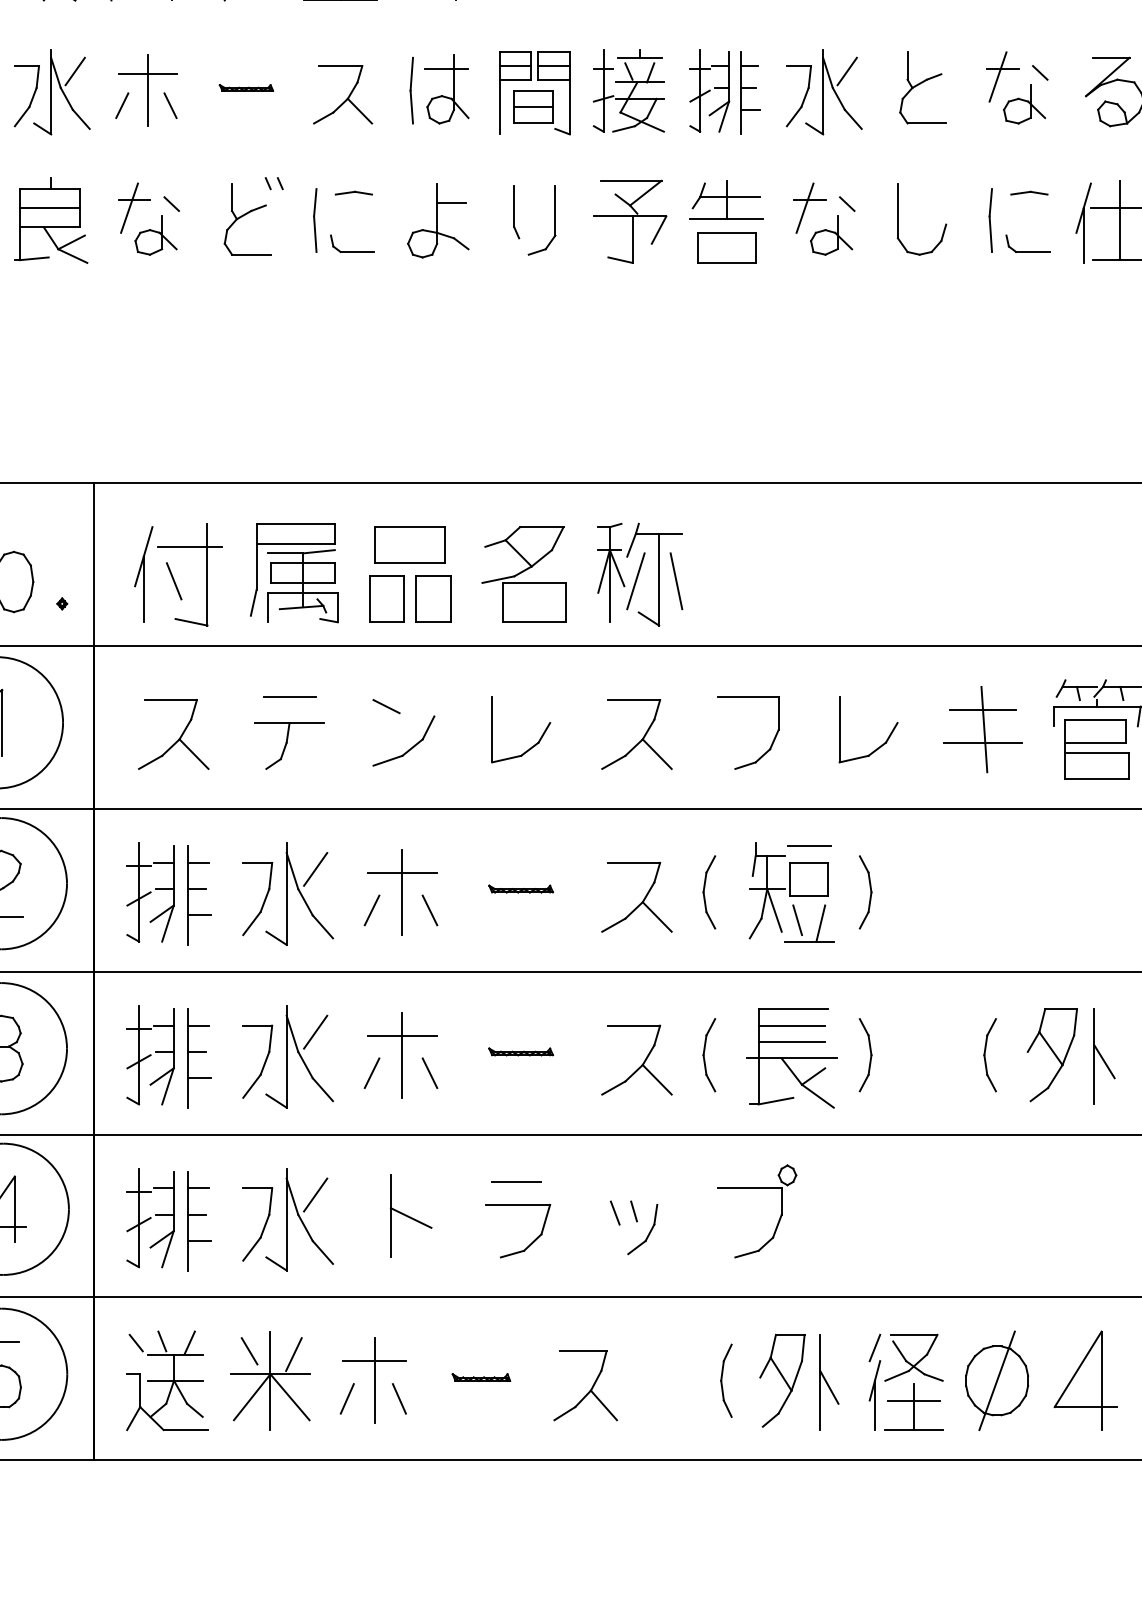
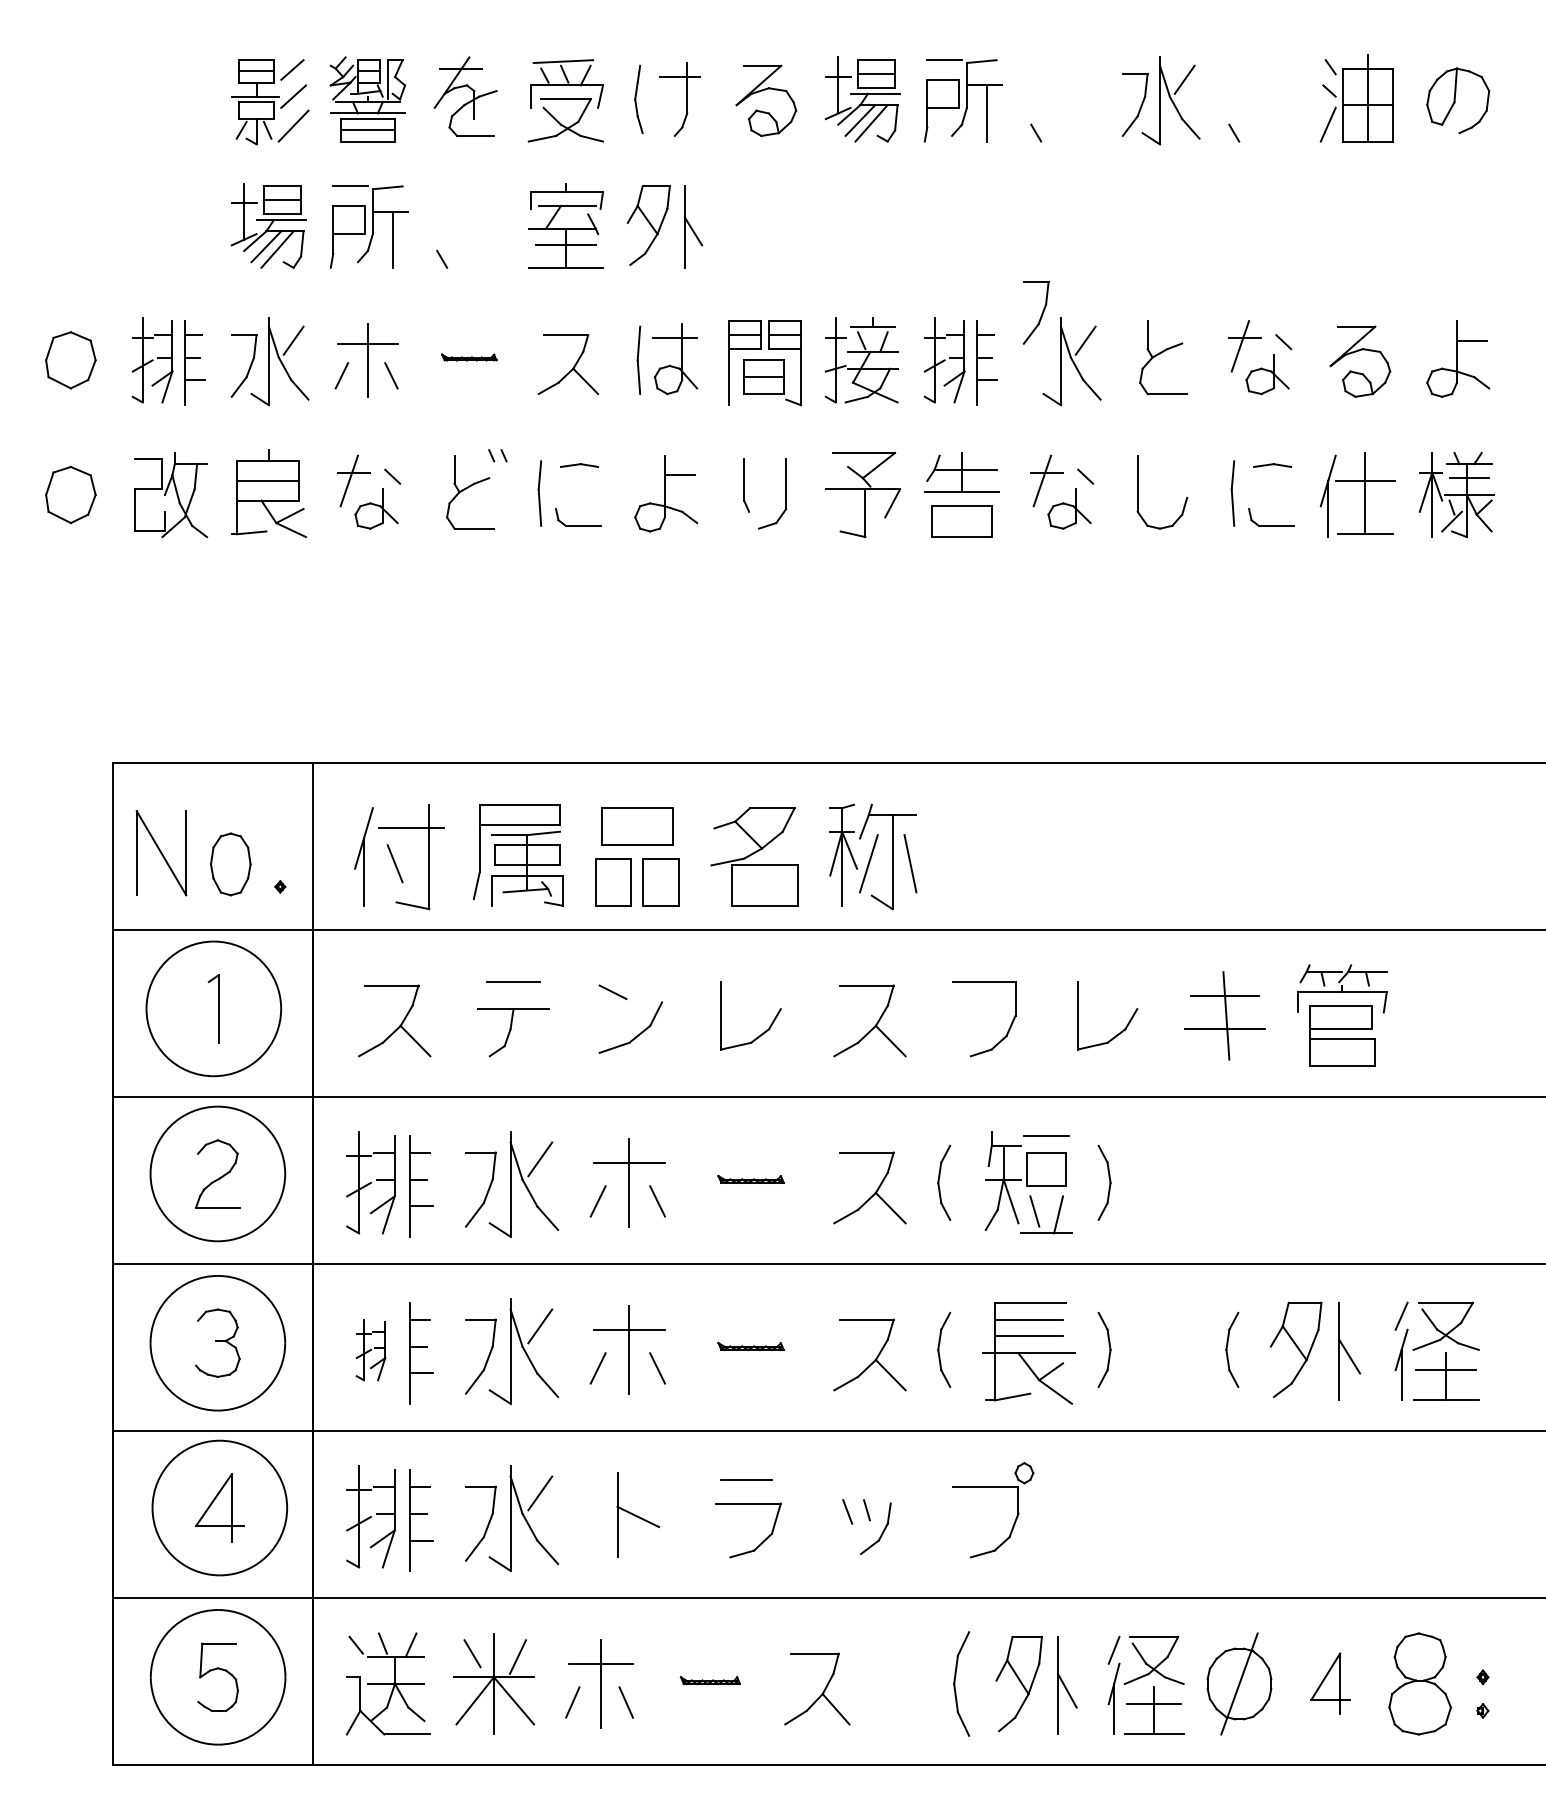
part: (804, 96) -> (1041, 313), moved
part: (150, 1054) -> (370, 1349), size x0.6
part: (726, 1380) -> (961, 1683), size x1.4
part: (1085, 1380) -> (1330, 1683), size x0.6

